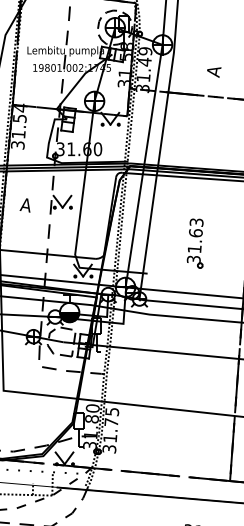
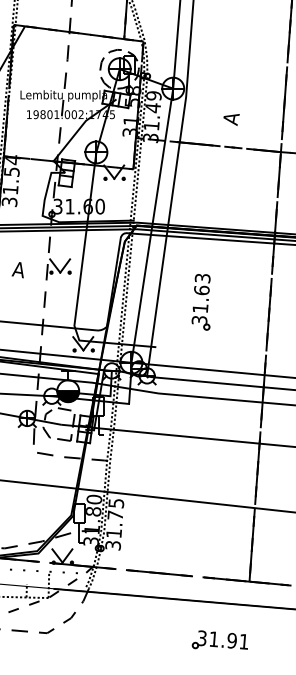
part: (194, 243) -> (200, 302), moved

